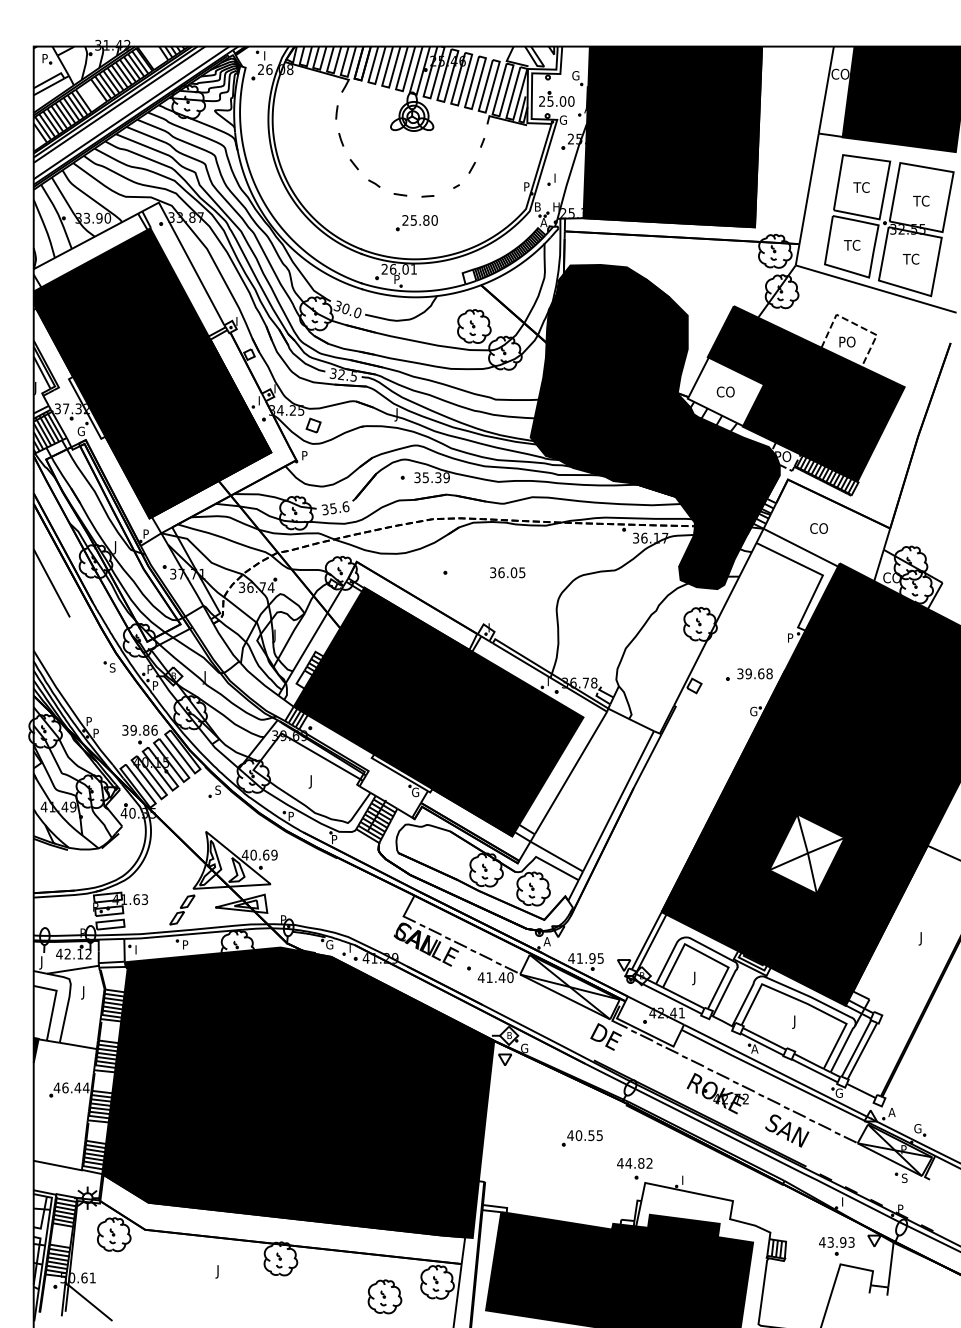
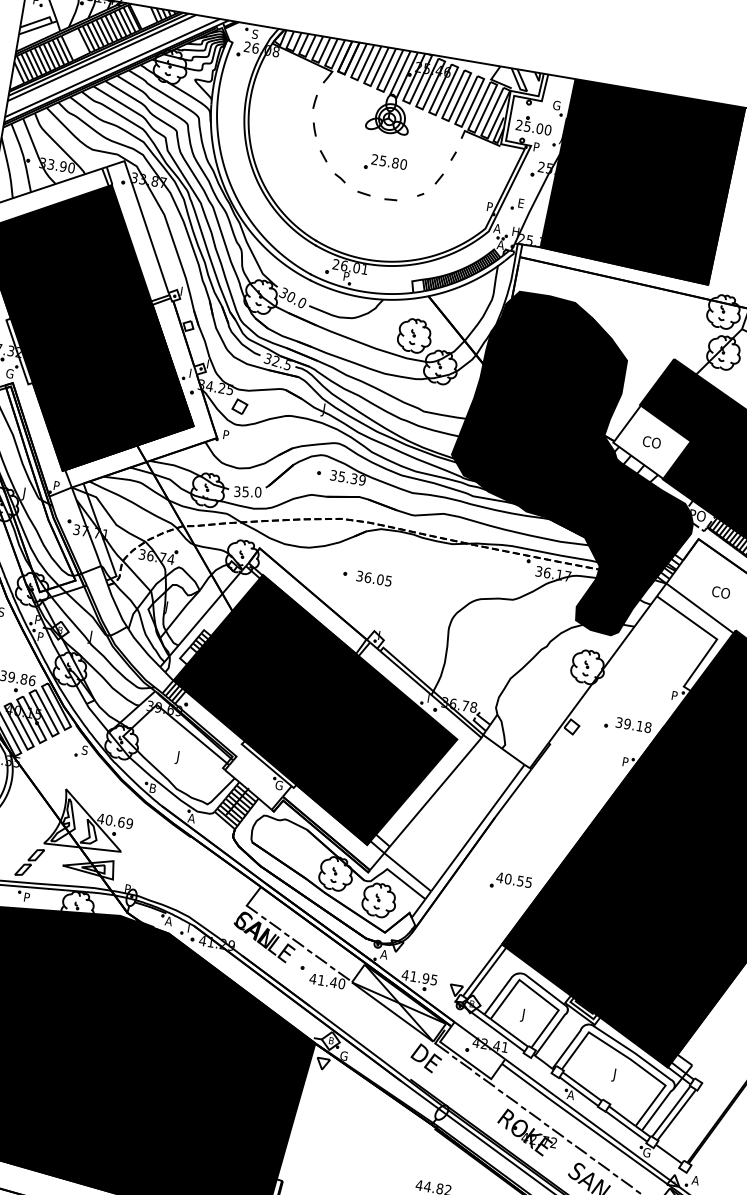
text: (266, 55) -> (255, 33), I -> S
text: (562, 119) -> (536, 146), G -> P
text: (557, 177) -> (521, 202), I -> E
text: (537, 206) -> (497, 228), B -> A
part: (416, 223) -> (385, 164), moved
text: (345, 506) -> (257, 491), 35.6 -> 35.0
text: (507, 572) -> (374, 578), moved
text: (761, 673) -> (640, 725), 39.68 -> 39.18
text: (753, 711) -> (625, 762), G -> P
text: (291, 816) -> (152, 788), P -> B
text: (334, 839) -> (191, 818), P -> A
fill: (806, 853) -> (654, 910), added
text: (329, 944) -> (169, 921), G -> A
part: (581, 1138) -> (510, 882), moved

